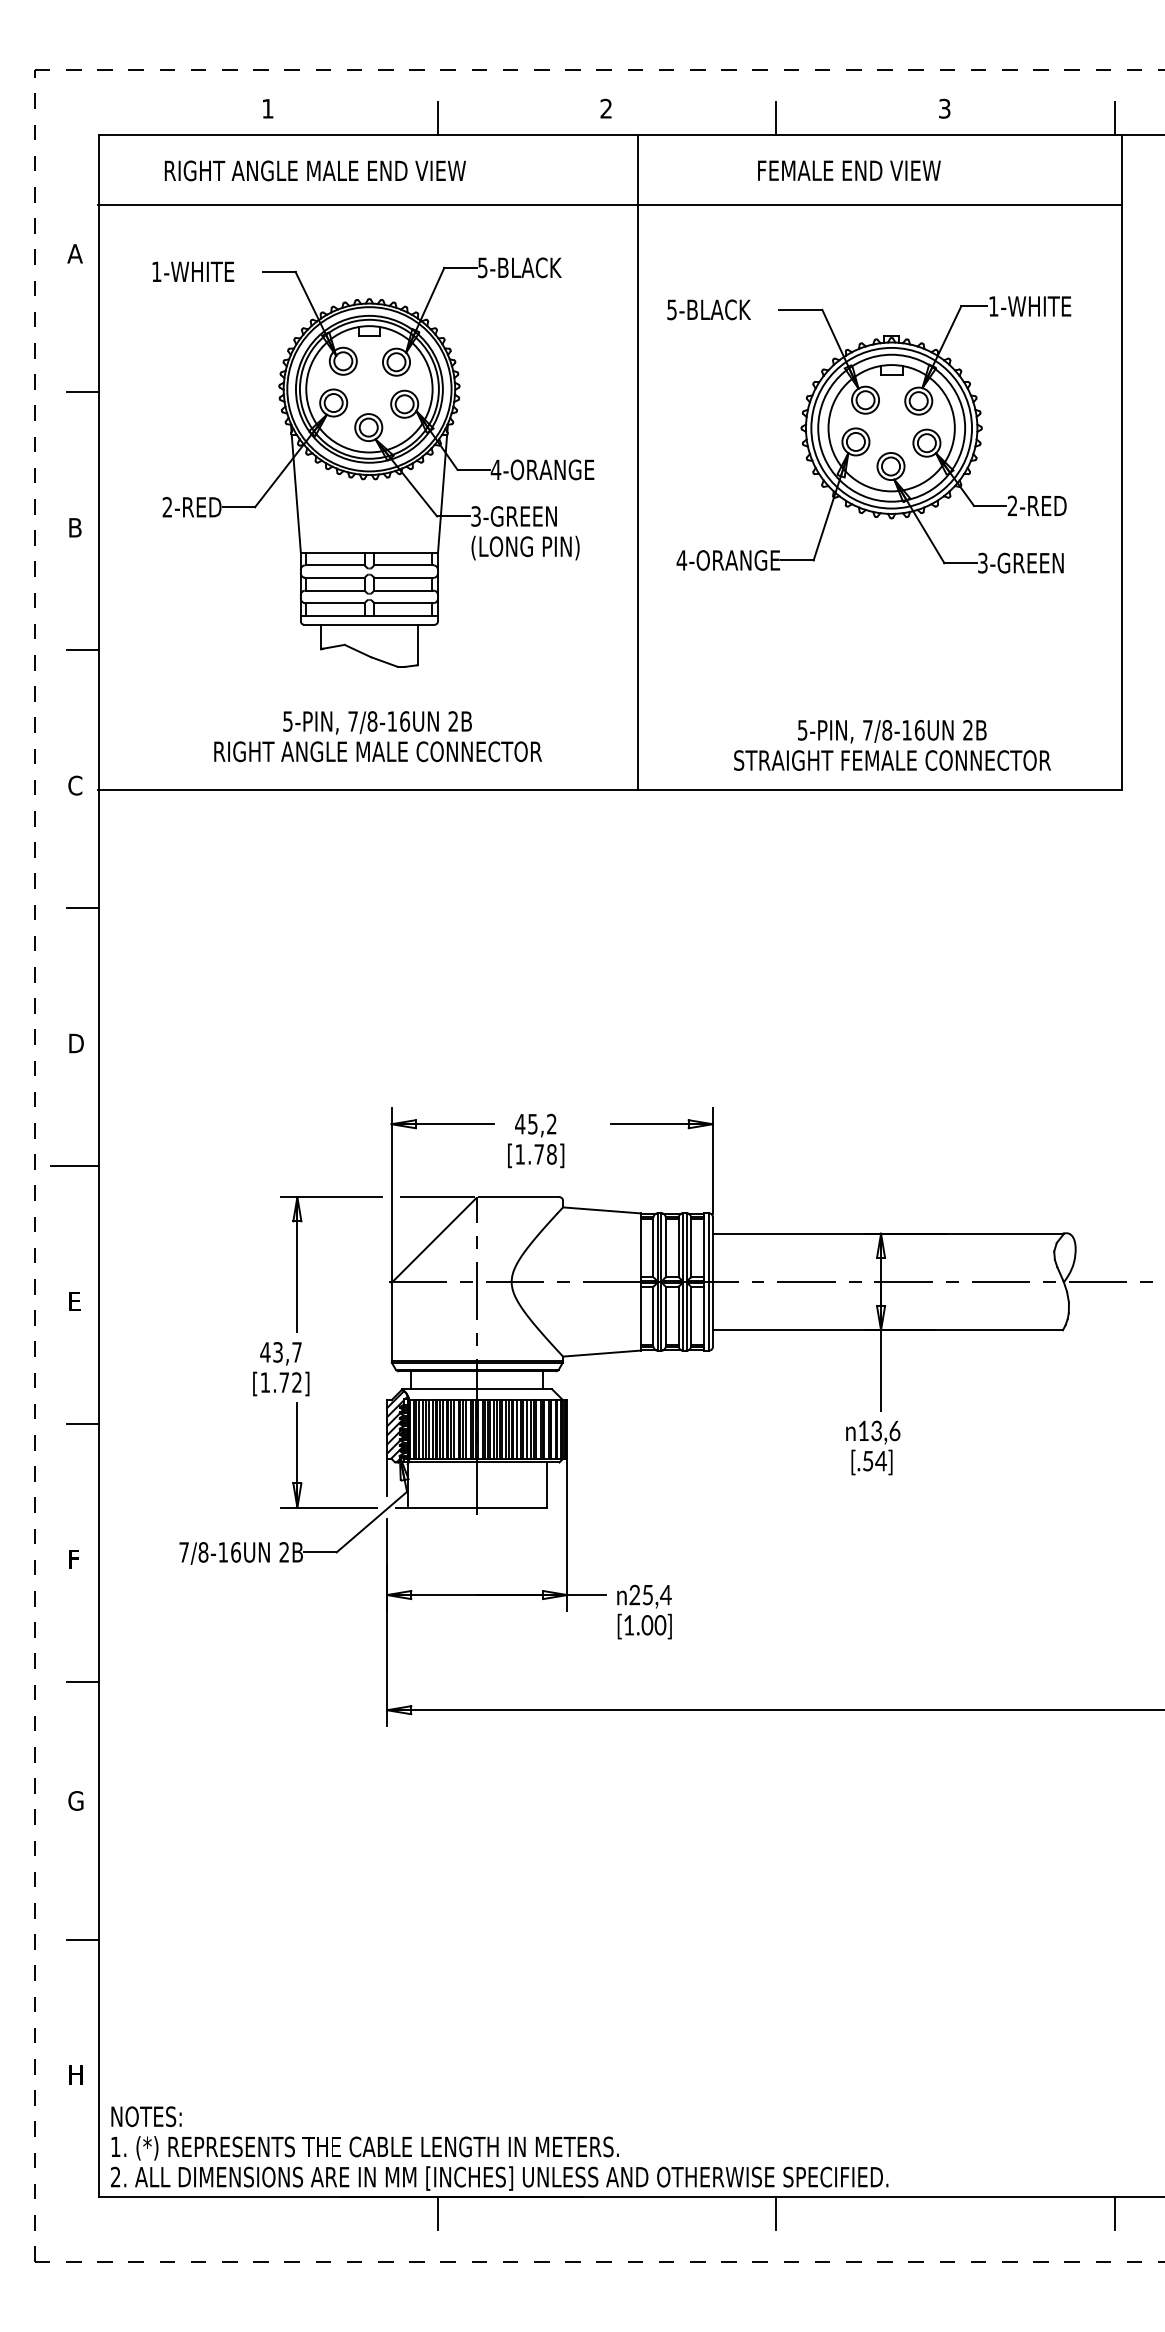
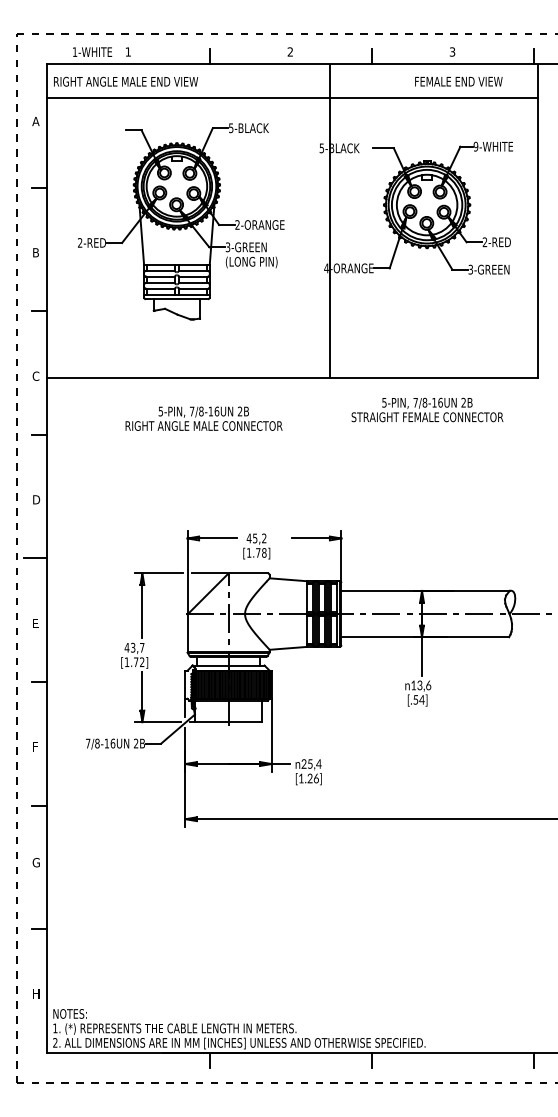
text: (316, 170) -> (126, 81), moved
text: (848, 170) -> (458, 81), moved
text: (193, 270) -> (92, 51), moved
text: (992, 305) -> (475, 146), 1-WHITE -> 9-WHITE
line: (637, 462) -> (329, 221), moved
text: (495, 468) -> (237, 224), 4-ORANGE -> 2-ORANGE
text: (376, 735) -> (203, 418), moved
text: (892, 744) -> (427, 409), moved
hatch: (397, 1426) -> (190, 683), removed
text: (654, 1625) -> (313, 778), [1.00] -> [1.26]

